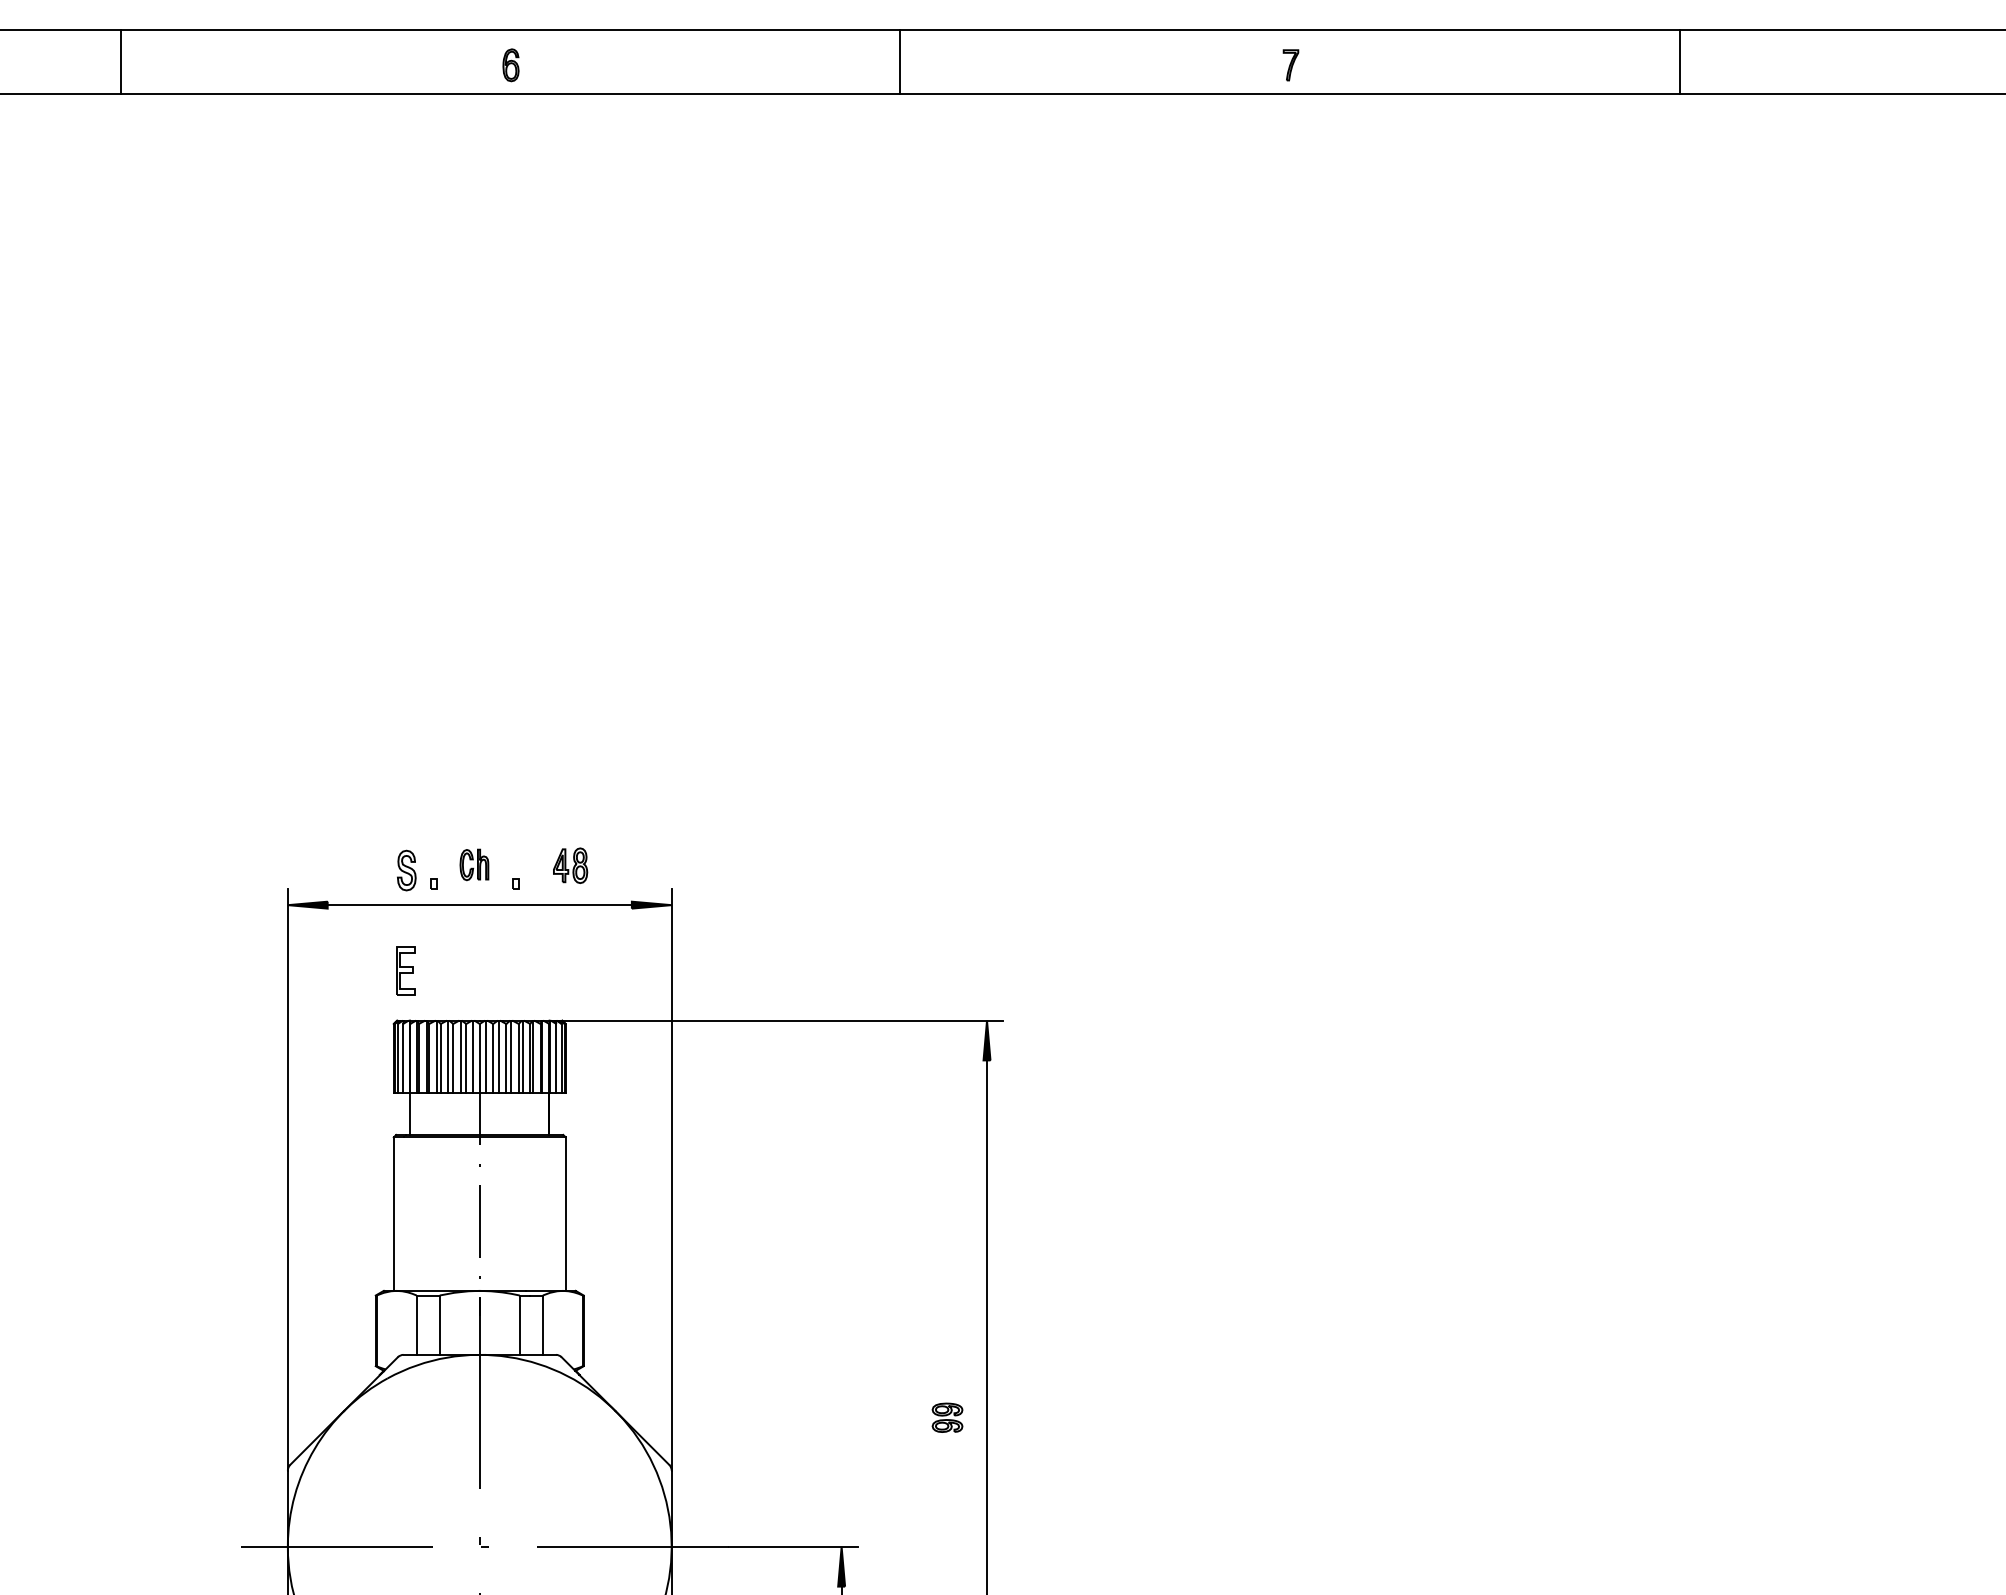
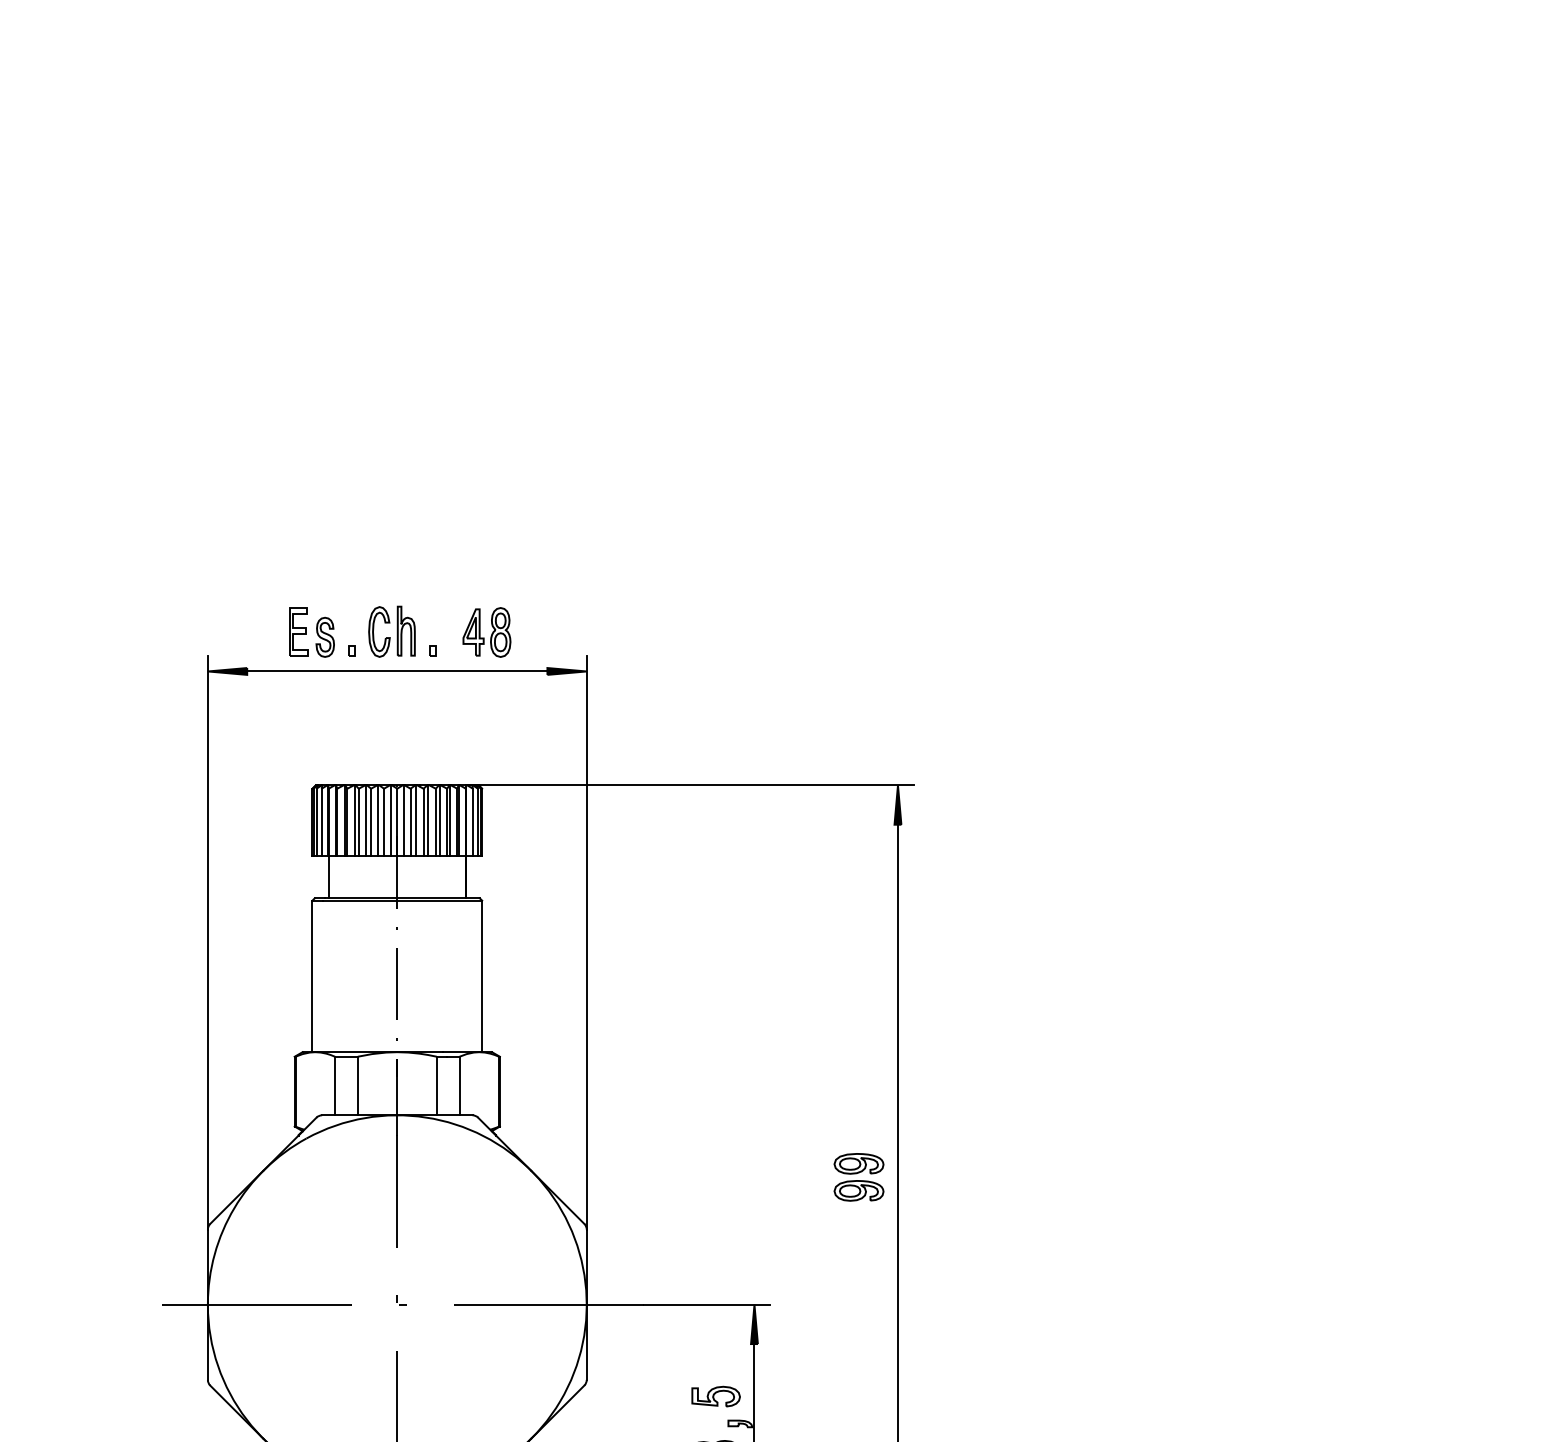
part: (474, 864) -> (392, 631), size x1.67
part: (570, 865) -> (486, 632), size x1.43
part: (405, 970) -> (298, 631), moved
part: (947, 1417) -> (858, 1177), size x1.67

